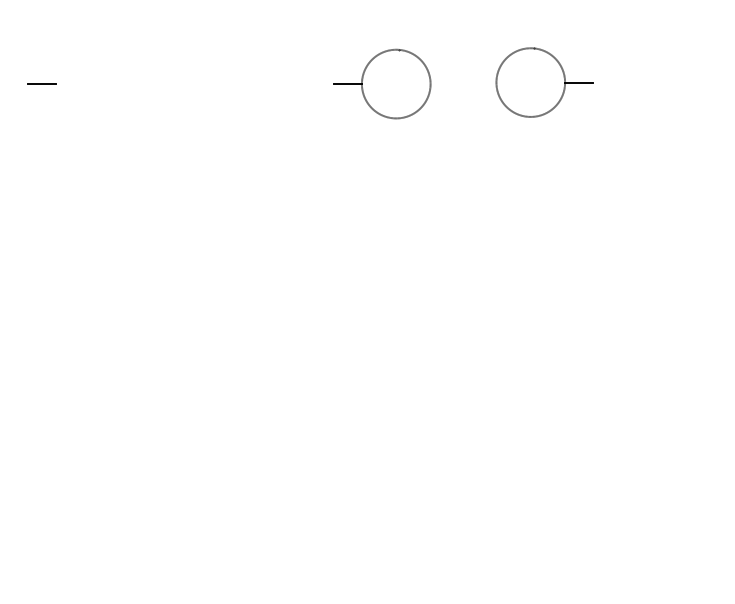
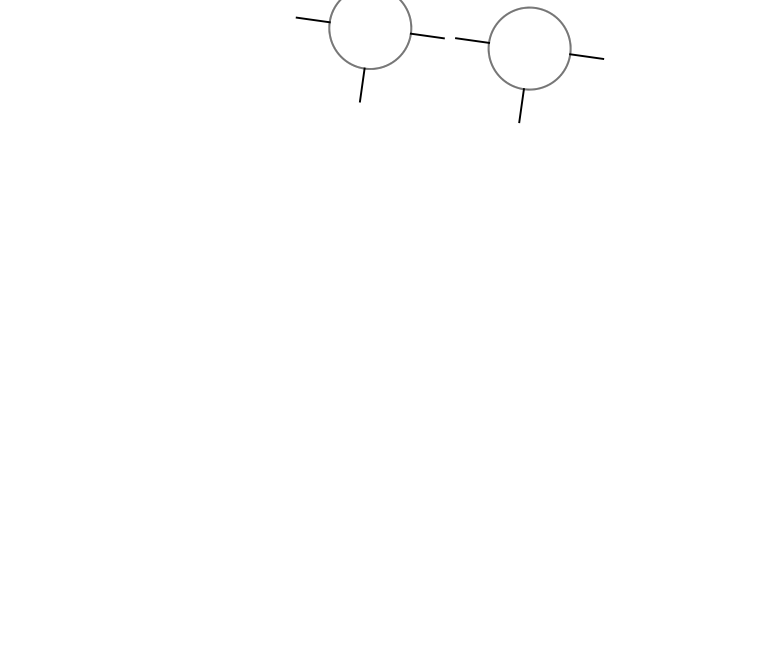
line: (482, 82) -> (472, 40), added
line: (444, 84) -> (427, 36), added
line: (530, 130) -> (521, 105), added
line: (396, 132) -> (362, 85), added

